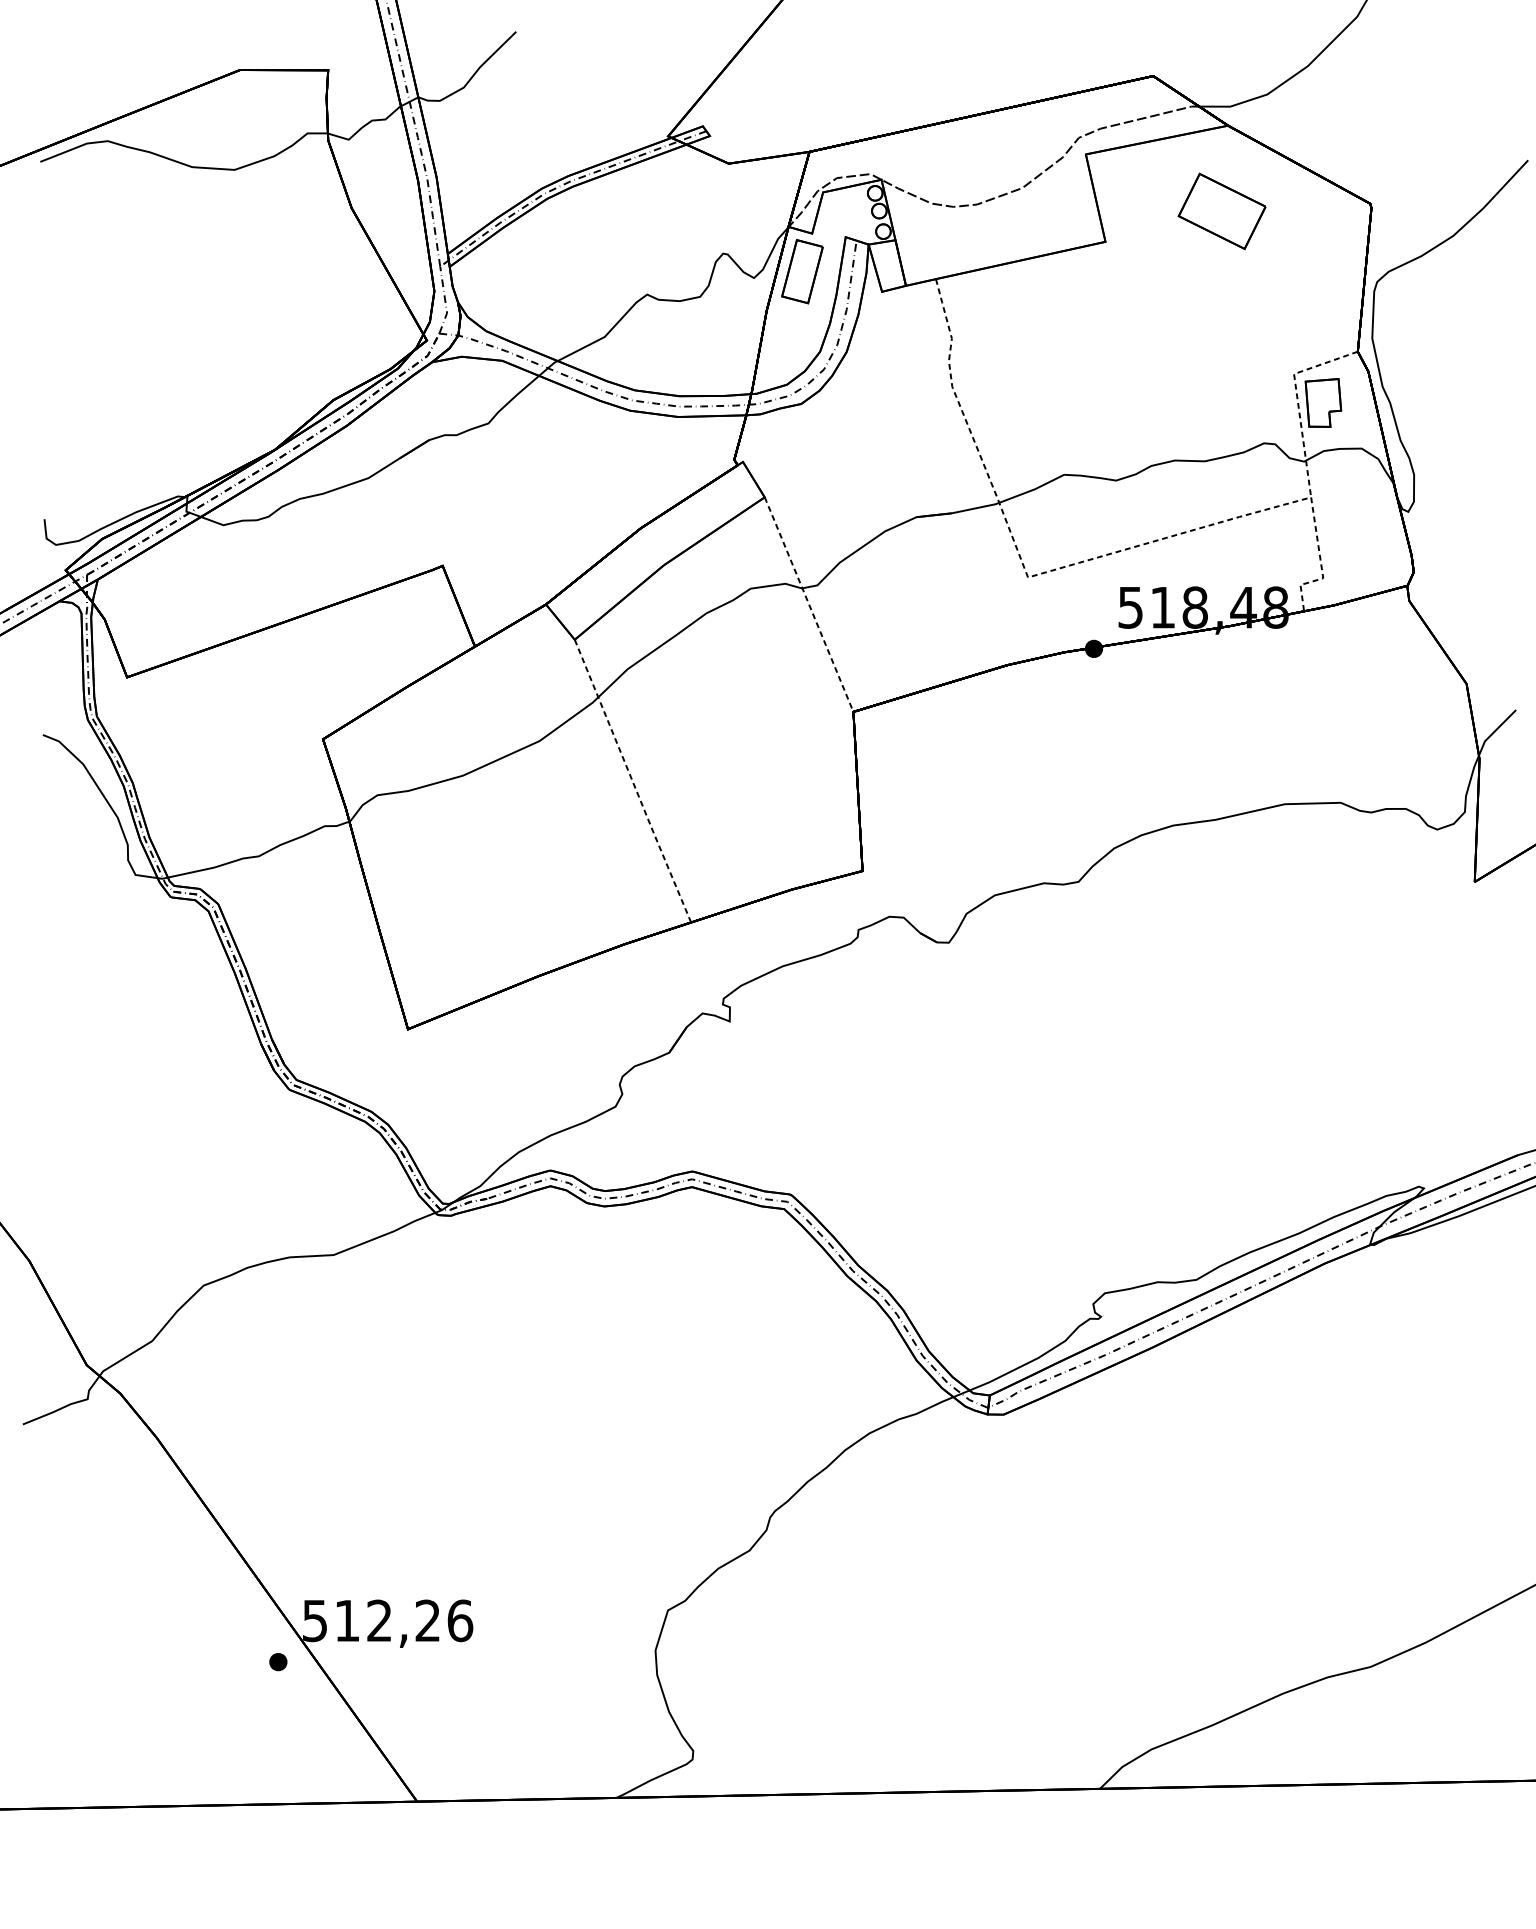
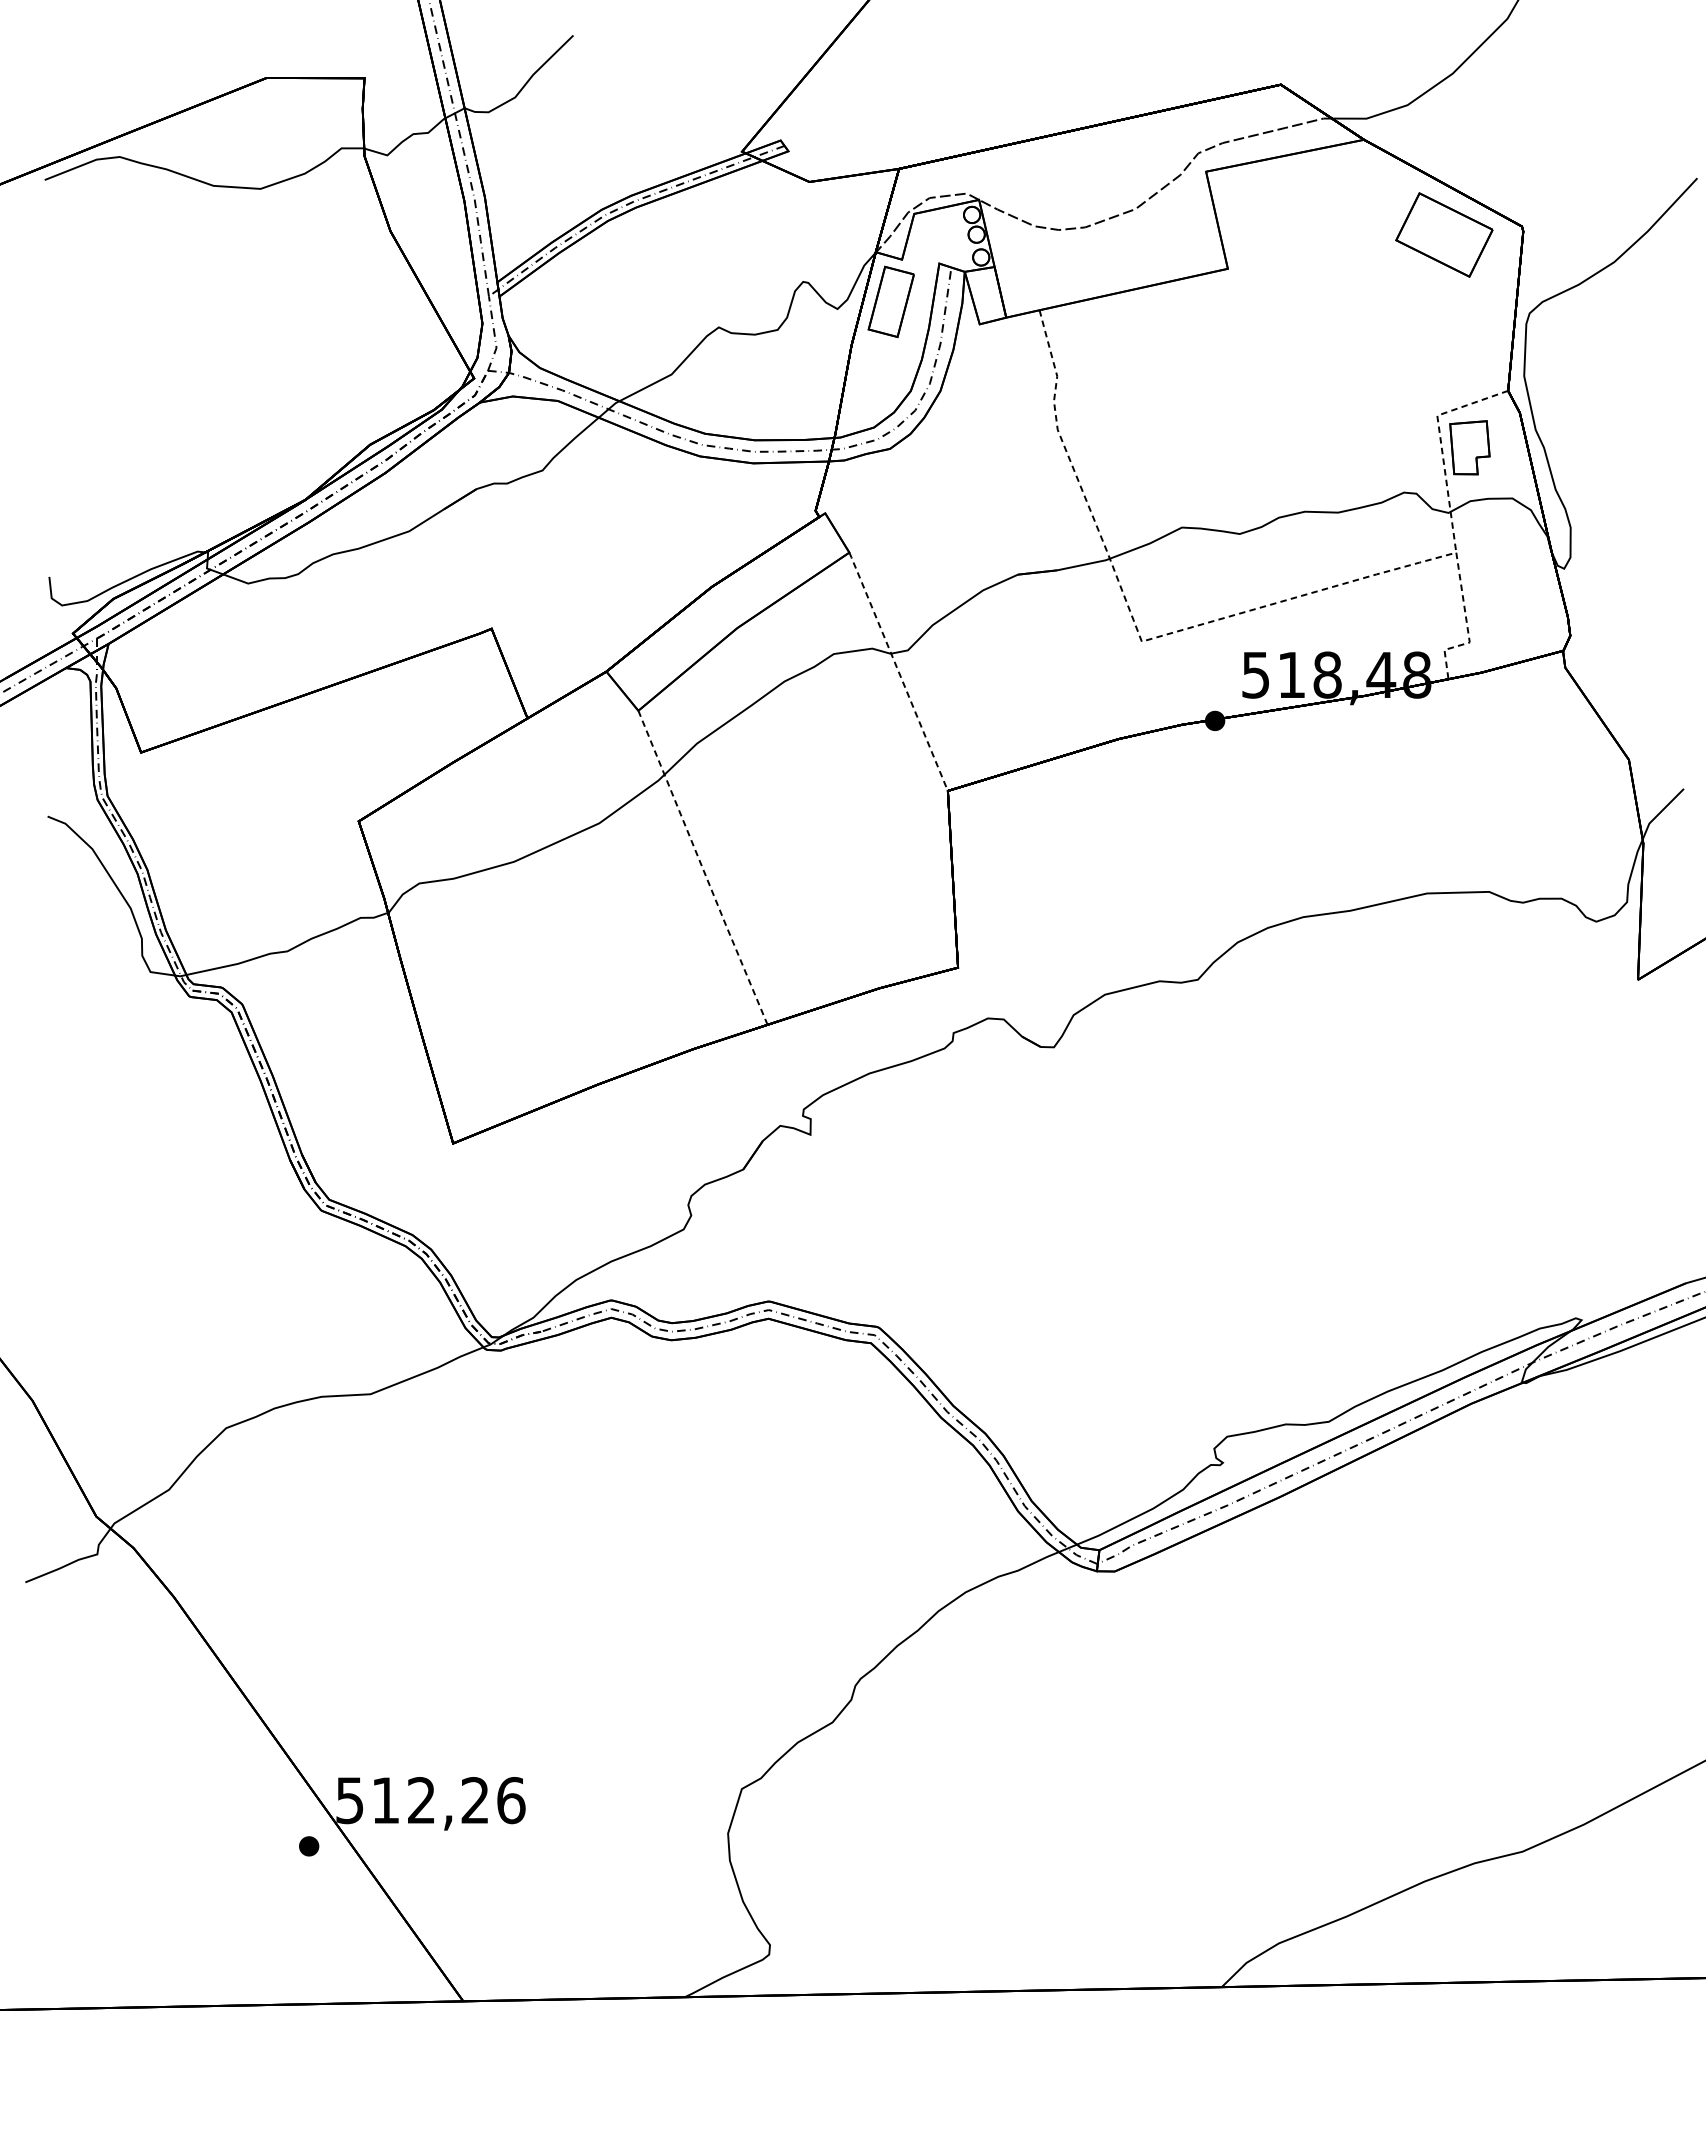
part: (1222, 210) -> (1444, 234), moved

